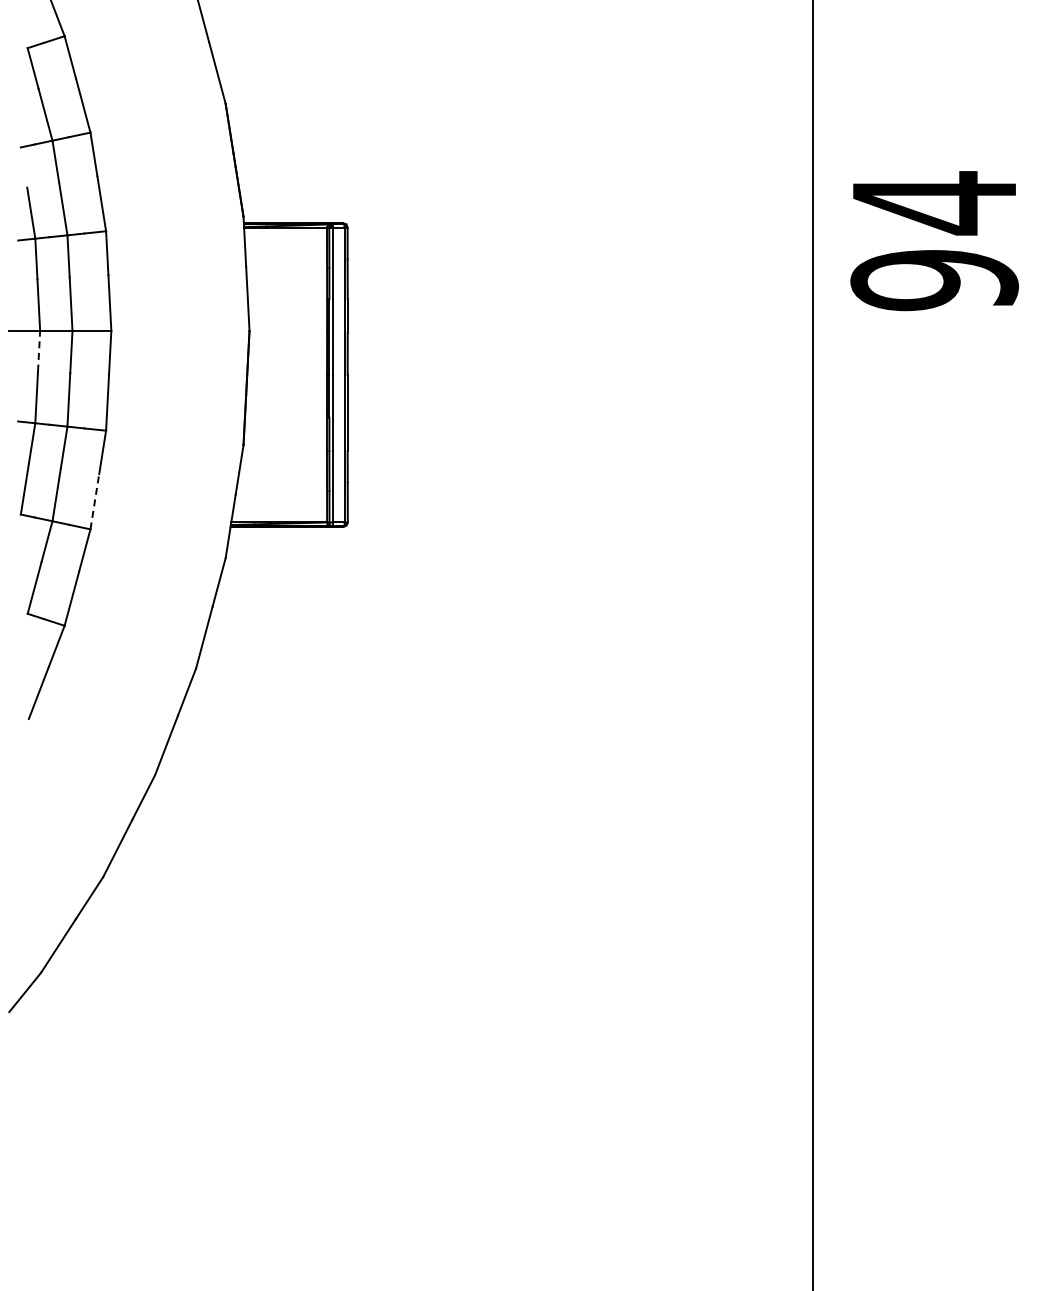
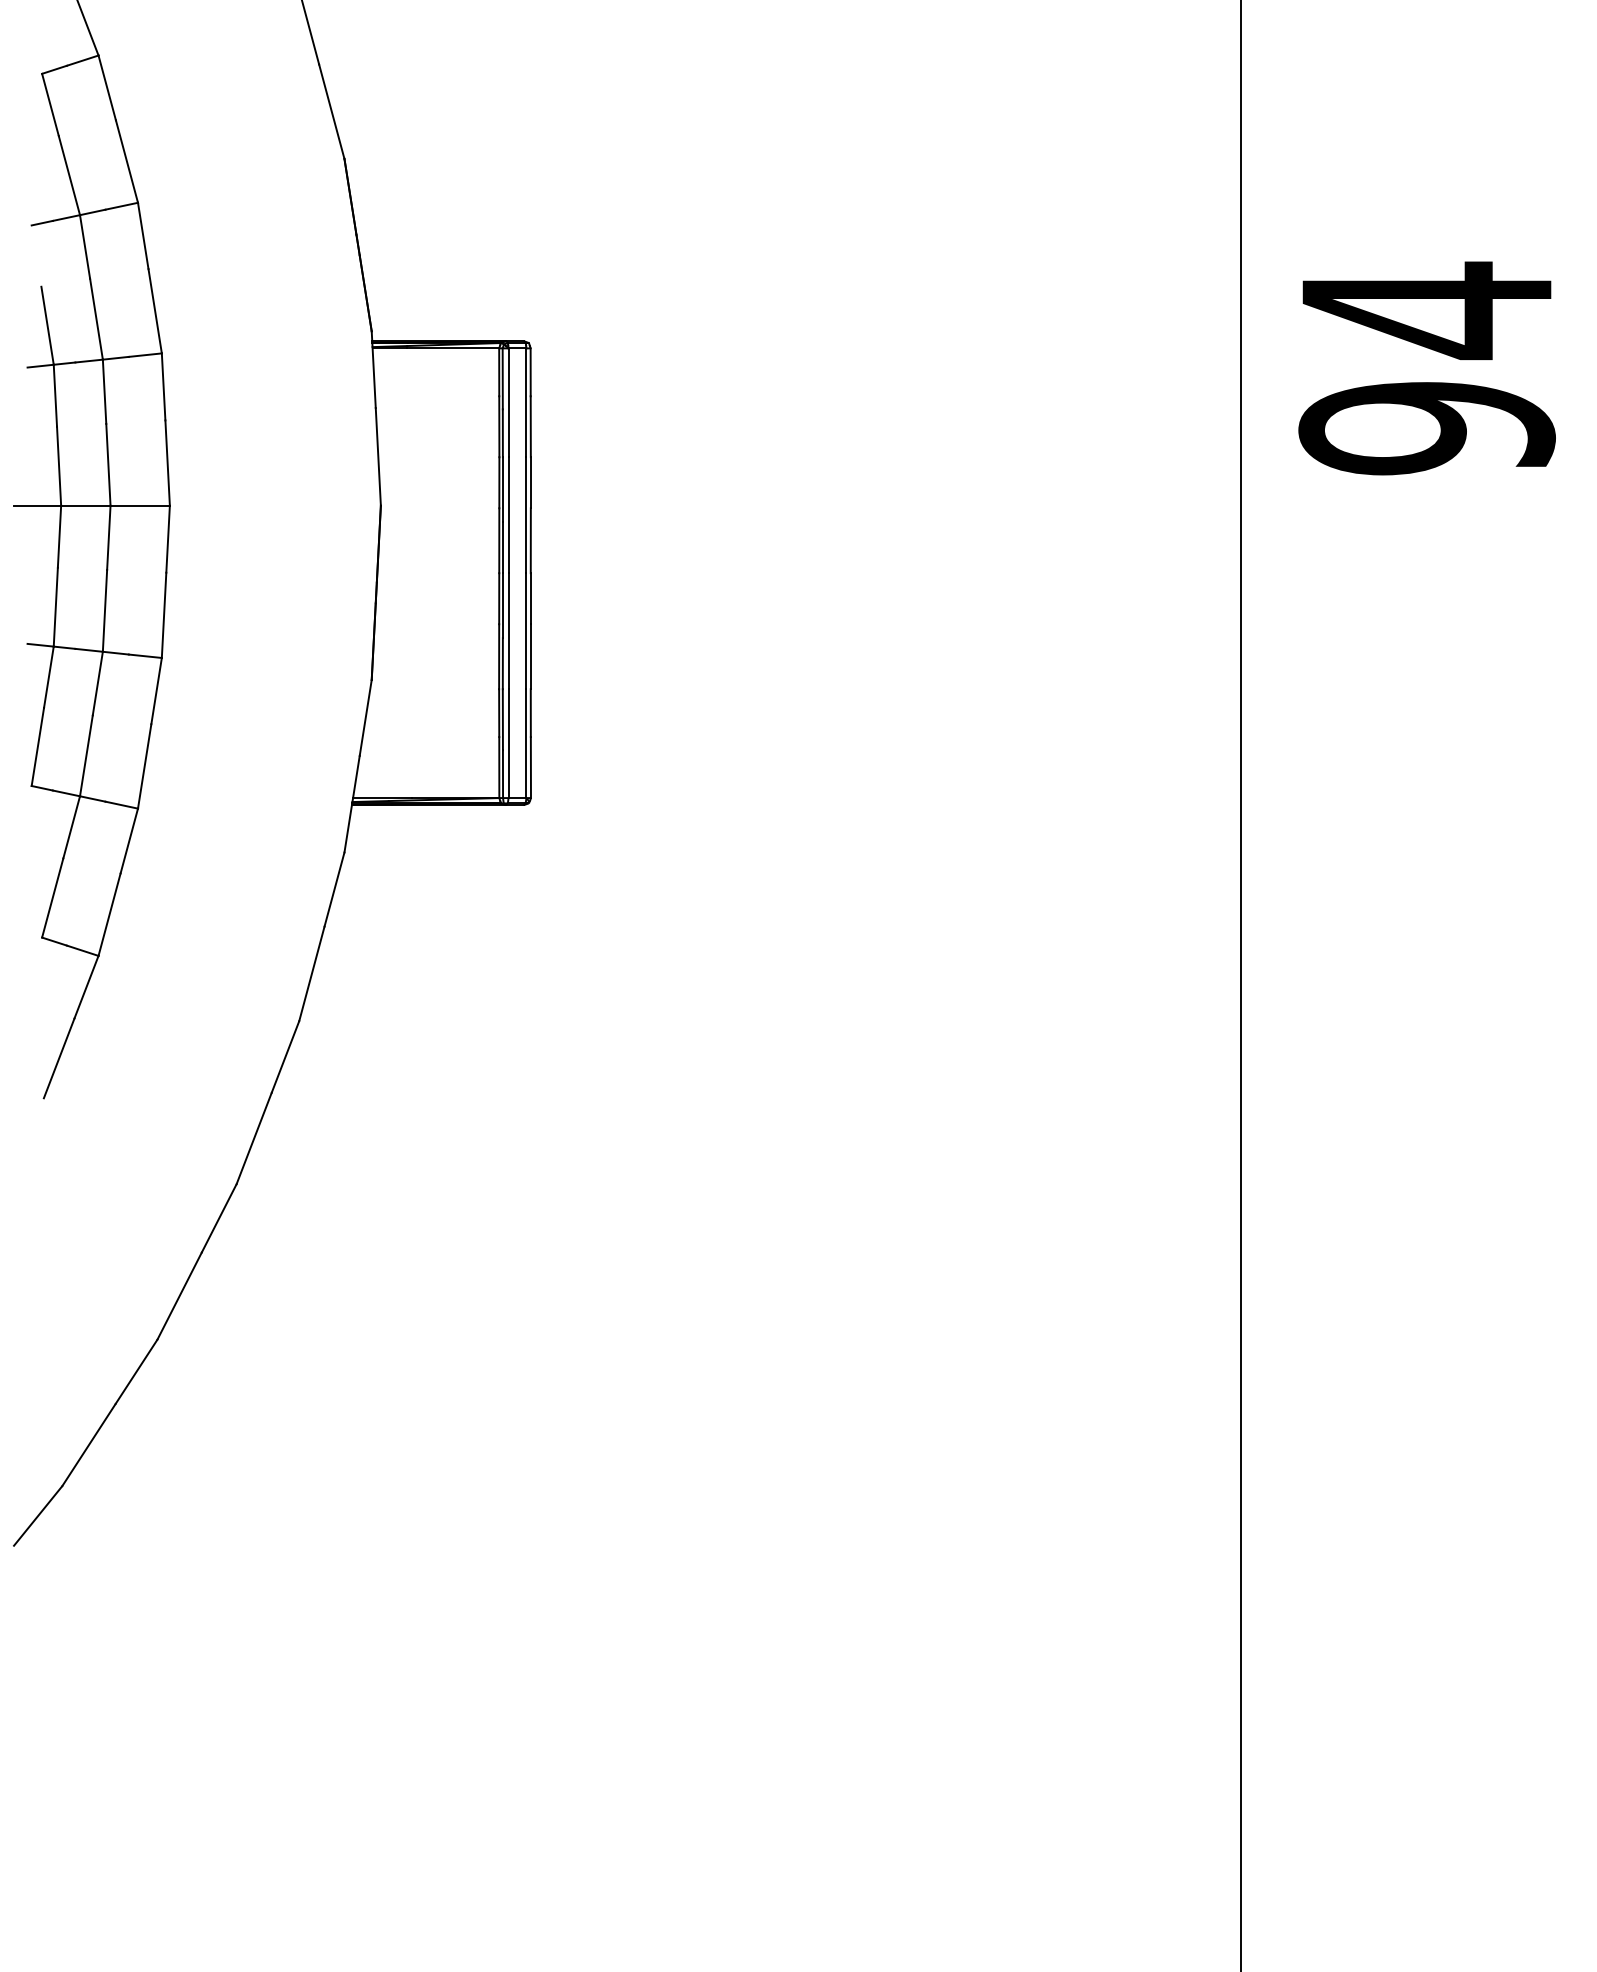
line: (39, 350) -> (60, 535), dashed -> solid
line: (94, 501) -> (144, 766), dashed -> solid

